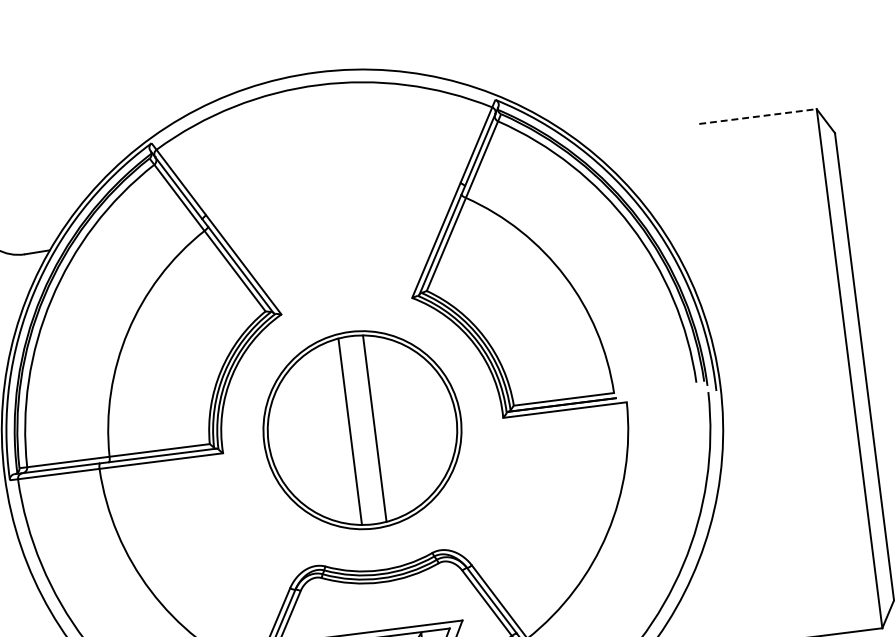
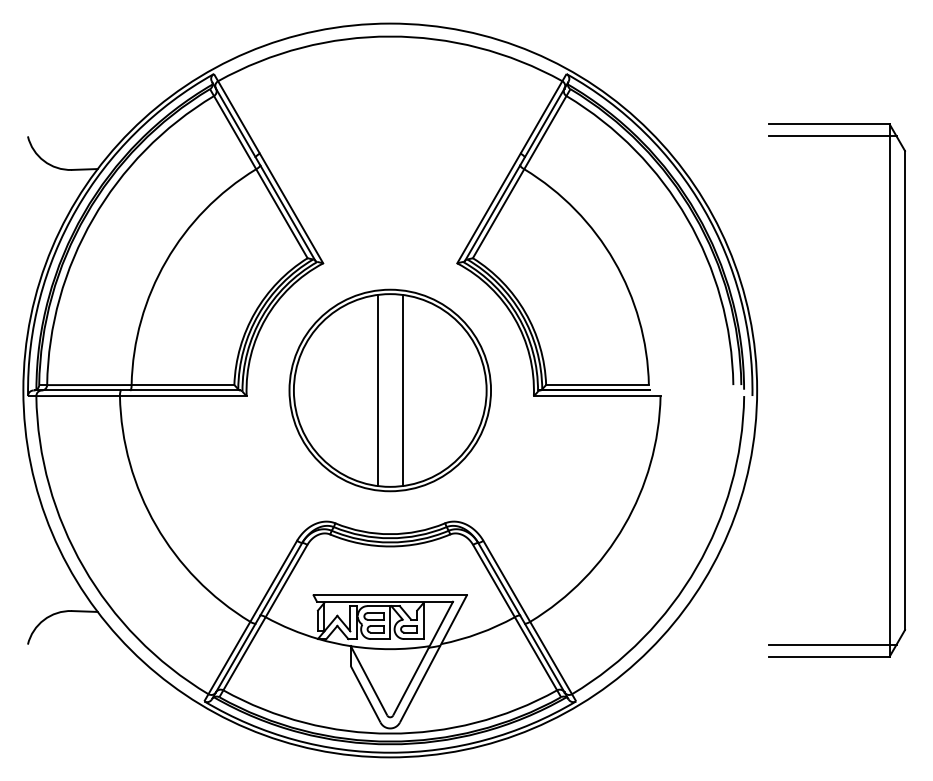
line: (758, 116) -> (829, 124), dashed -> solid
line: (762, 128) -> (832, 136), added
line: (825, 623) -> (832, 644), added

